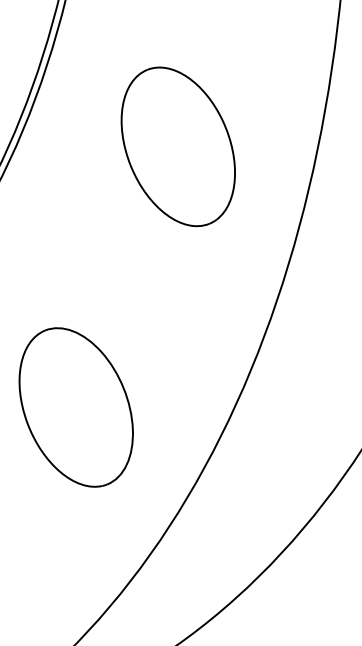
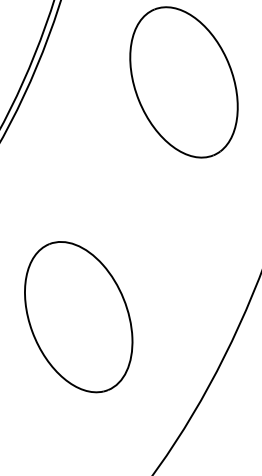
part: (75, 407) -> (78, 317), moved

